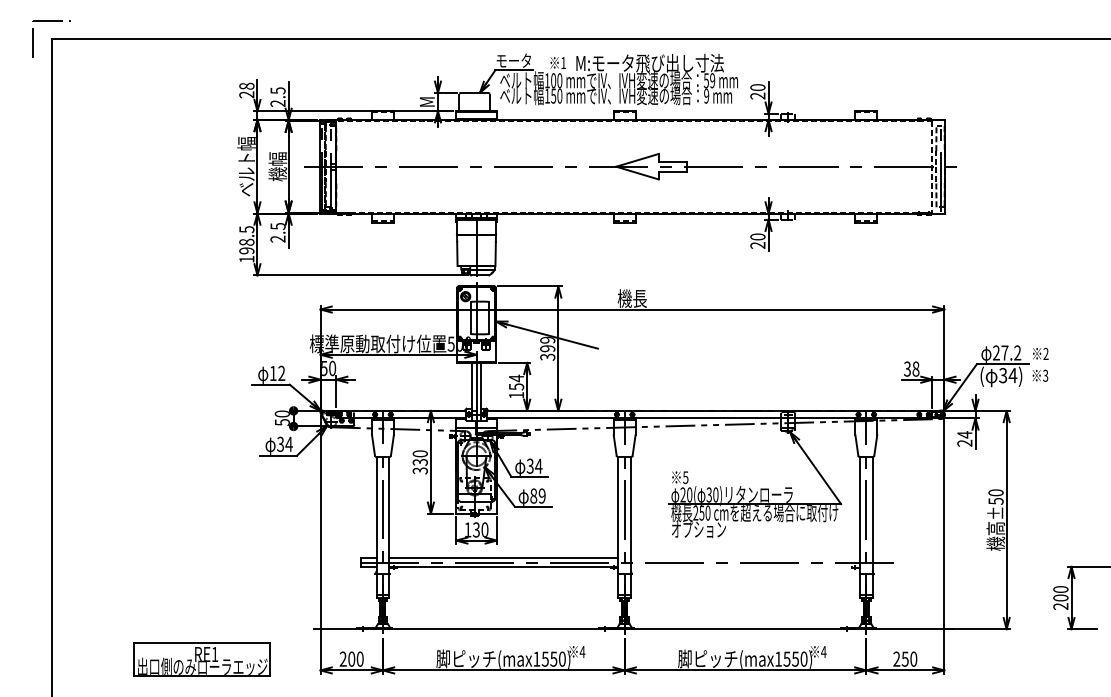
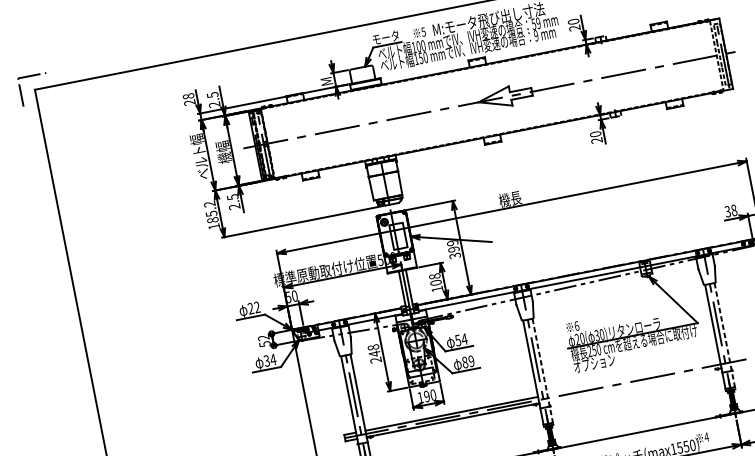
text: (563, 63) -> (423, 32), 1 -> 5
text: (246, 240) -> (211, 212), 198.5 -> 185.2
text: (272, 372) -> (250, 308), 12 -> 22
text: (516, 382) -> (435, 279), 154 -> 108
text: (281, 413) -> (263, 337), 50 -> 52
text: (419, 462) -> (374, 354), 330 -> 248
text: (530, 465) -> (458, 339), 34 -> 54
text: (685, 477) -> (576, 326), 5 -> 6
line: (630, 528) -> (542, 372), solid -> dashed
line: (872, 528) -> (725, 336), solid -> dashed
text: (475, 529) -> (426, 396), 130 -> 190

